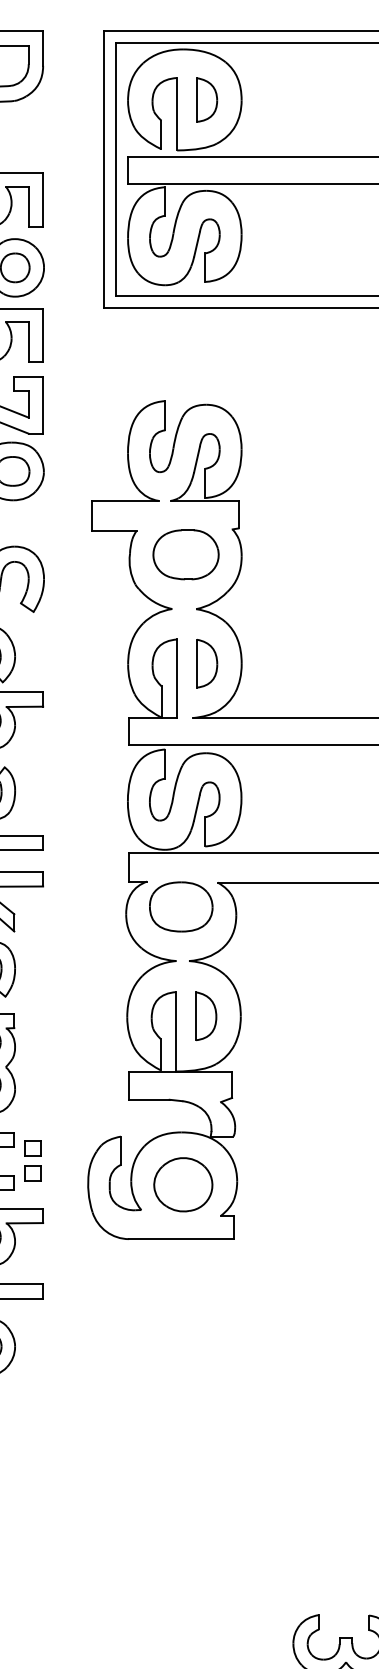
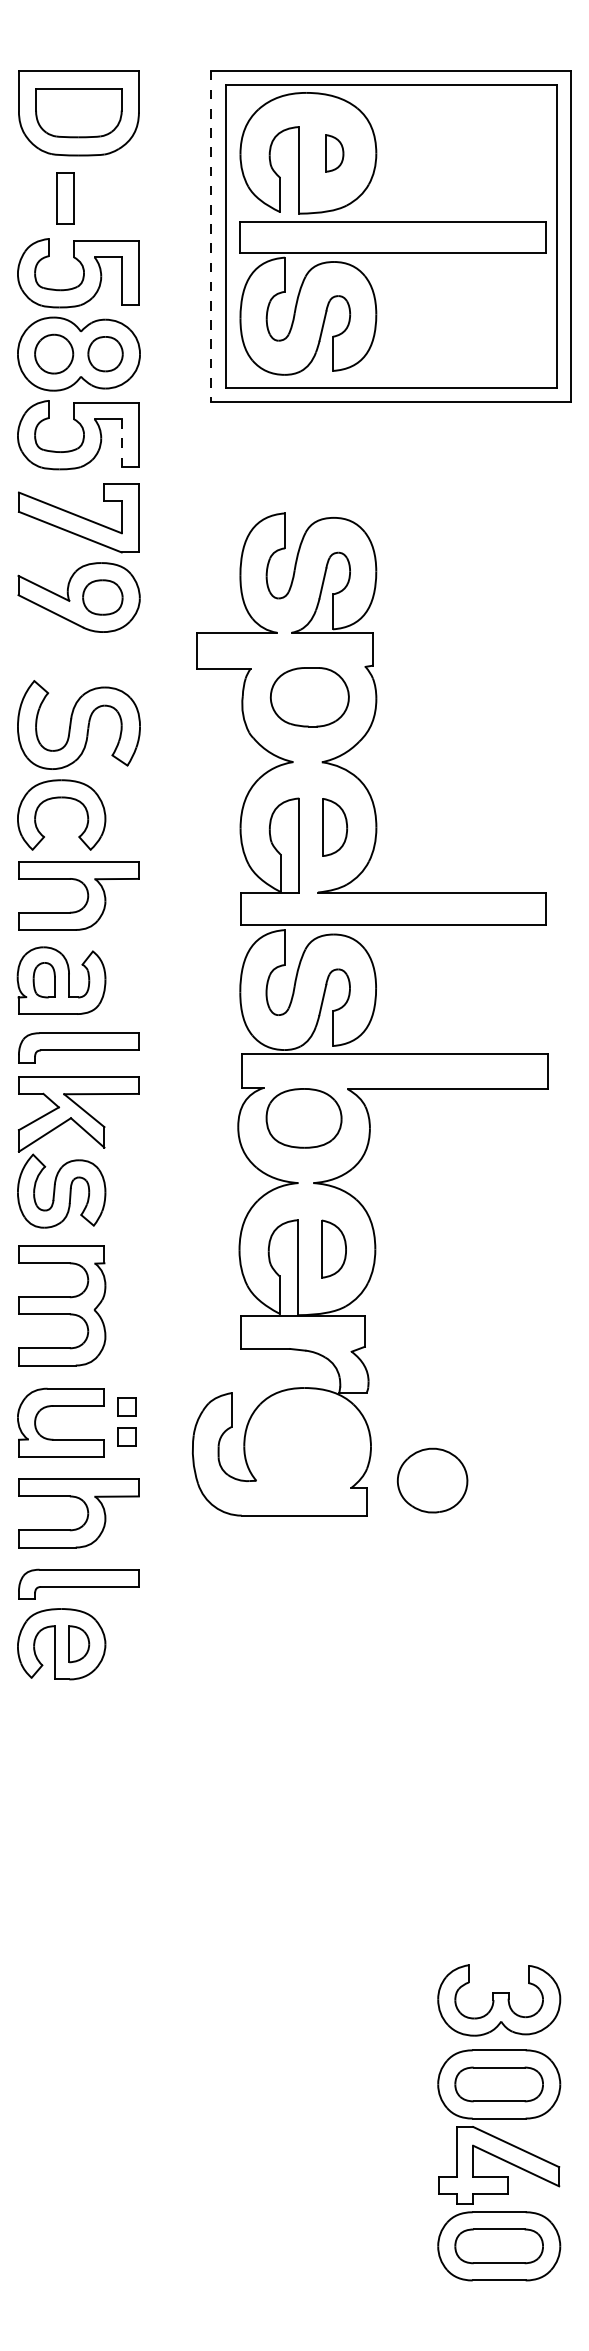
part: (206, 100) -> (334, 153), size x0.7
line: (103, 169) -> (211, 236), solid -> dashed
line: (28, 342) -> (121, 443), solid -> dashed
part: (183, 1184) -> (432, 1480), moved

